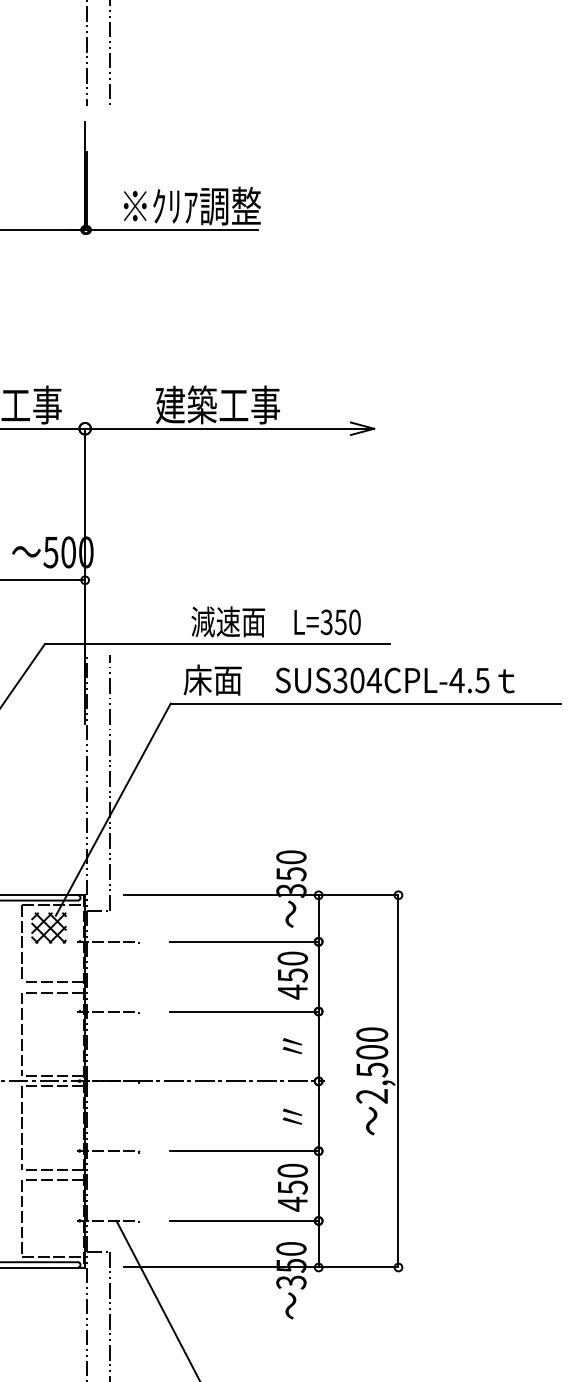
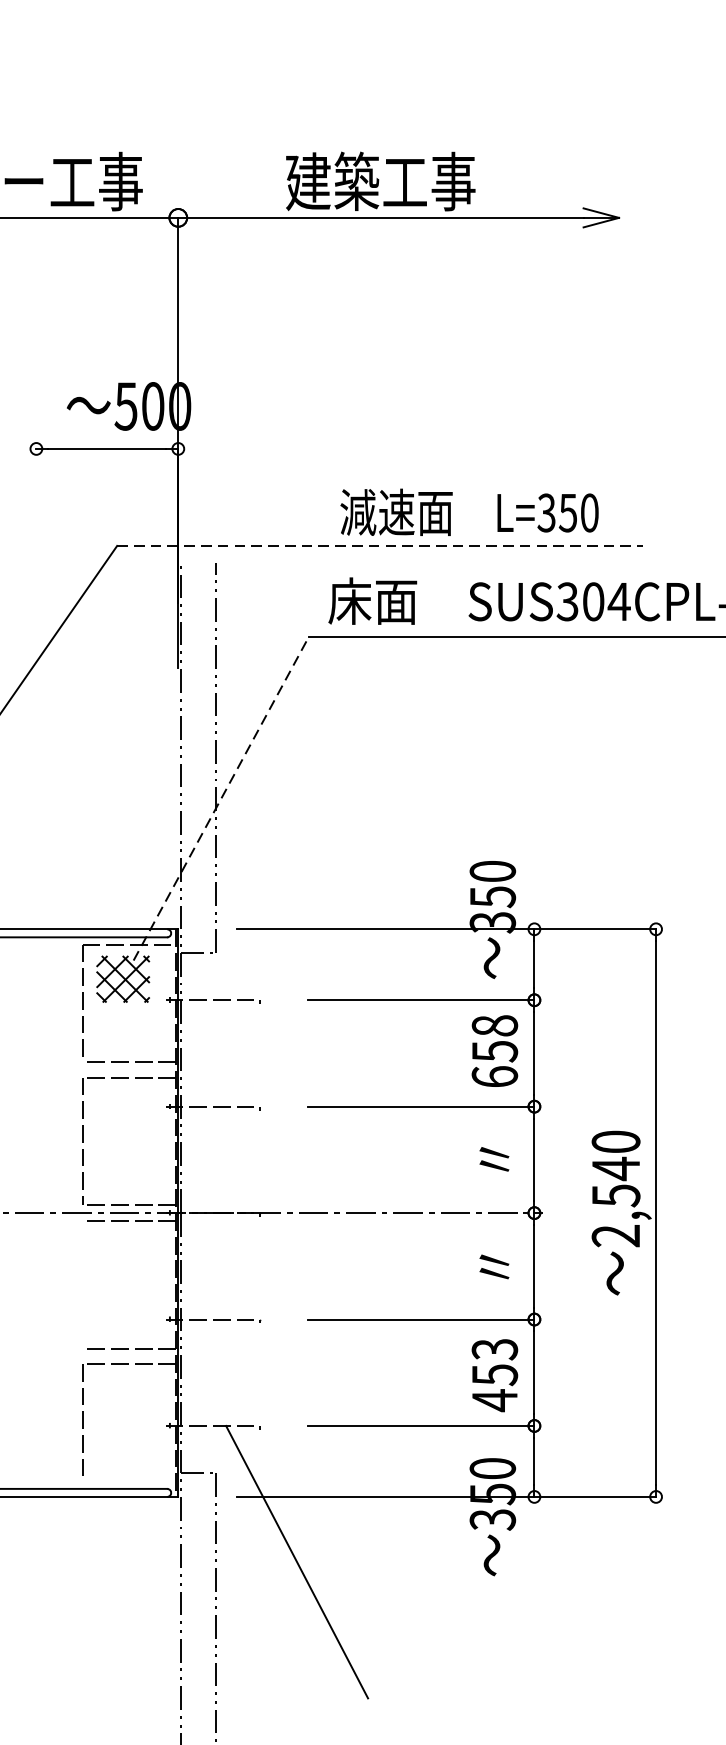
line: (217, 643) -> (380, 545), solid -> dashed
line: (113, 809) -> (221, 798), solid -> dashed
text: (292, 975) -> (494, 1051), 450 -> 658
text: (372, 1052) -> (616, 1169), 2,500 -> 2,540
line: (22, 1128) -> (82, 1284), removed
text: (292, 1170) -> (494, 1349), 450 -> 453
line: (52, 1257) -> (128, 1481), removed

